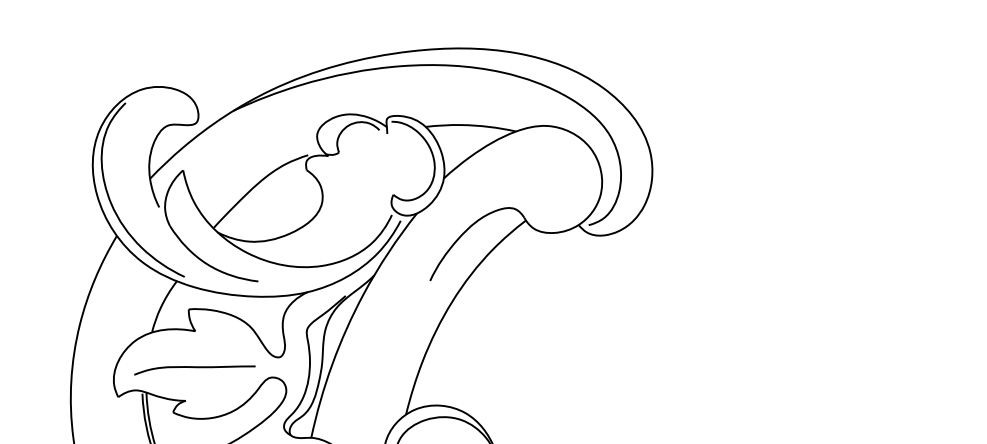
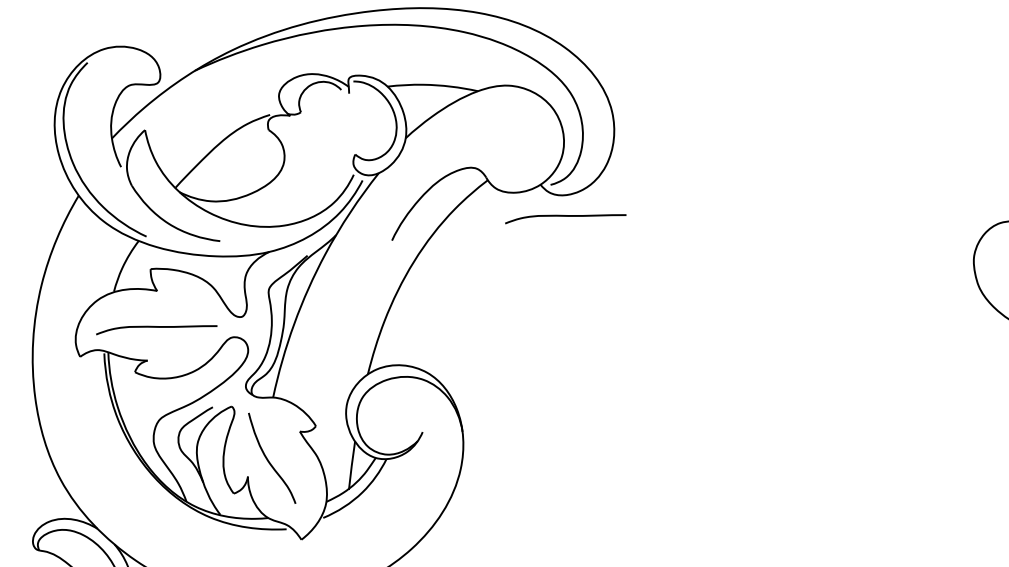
curve: (603, 256) -> (565, 216), added

